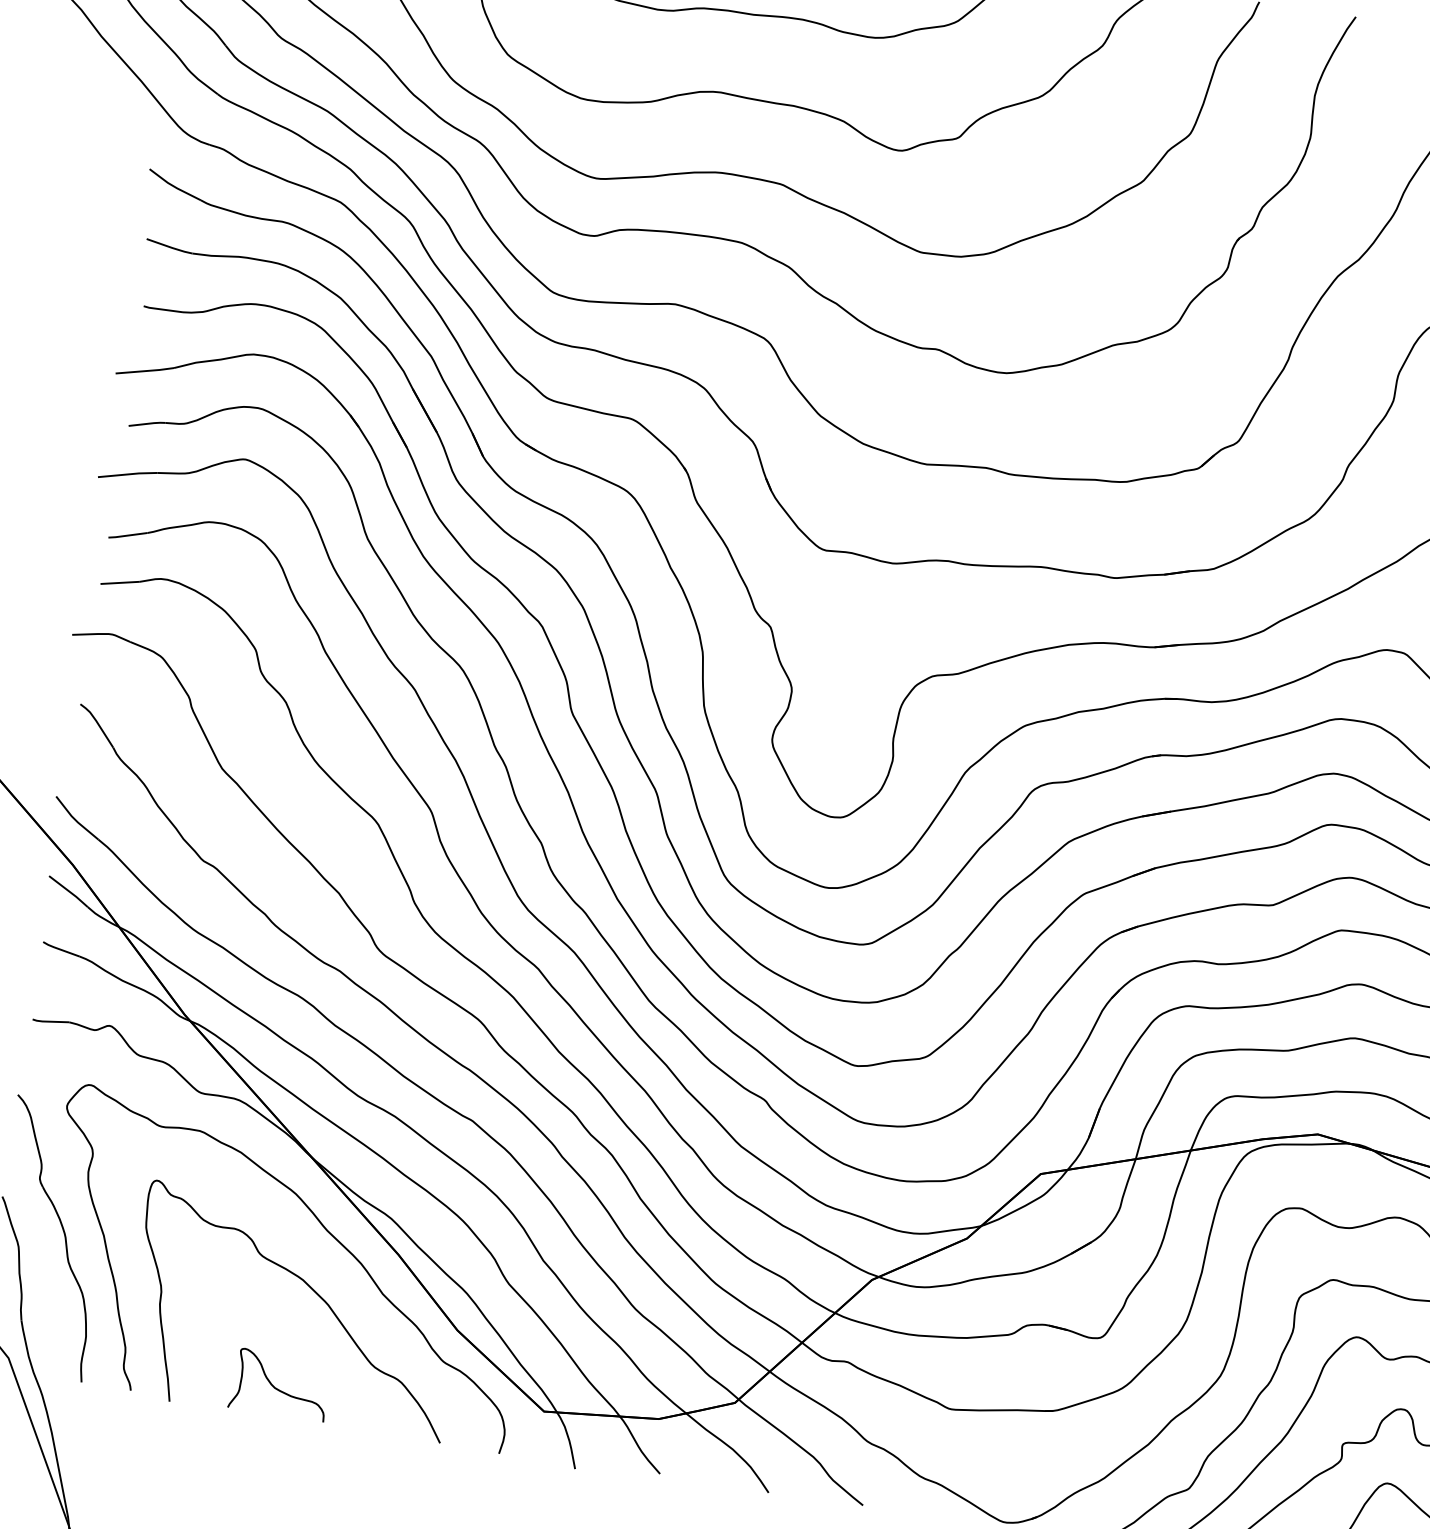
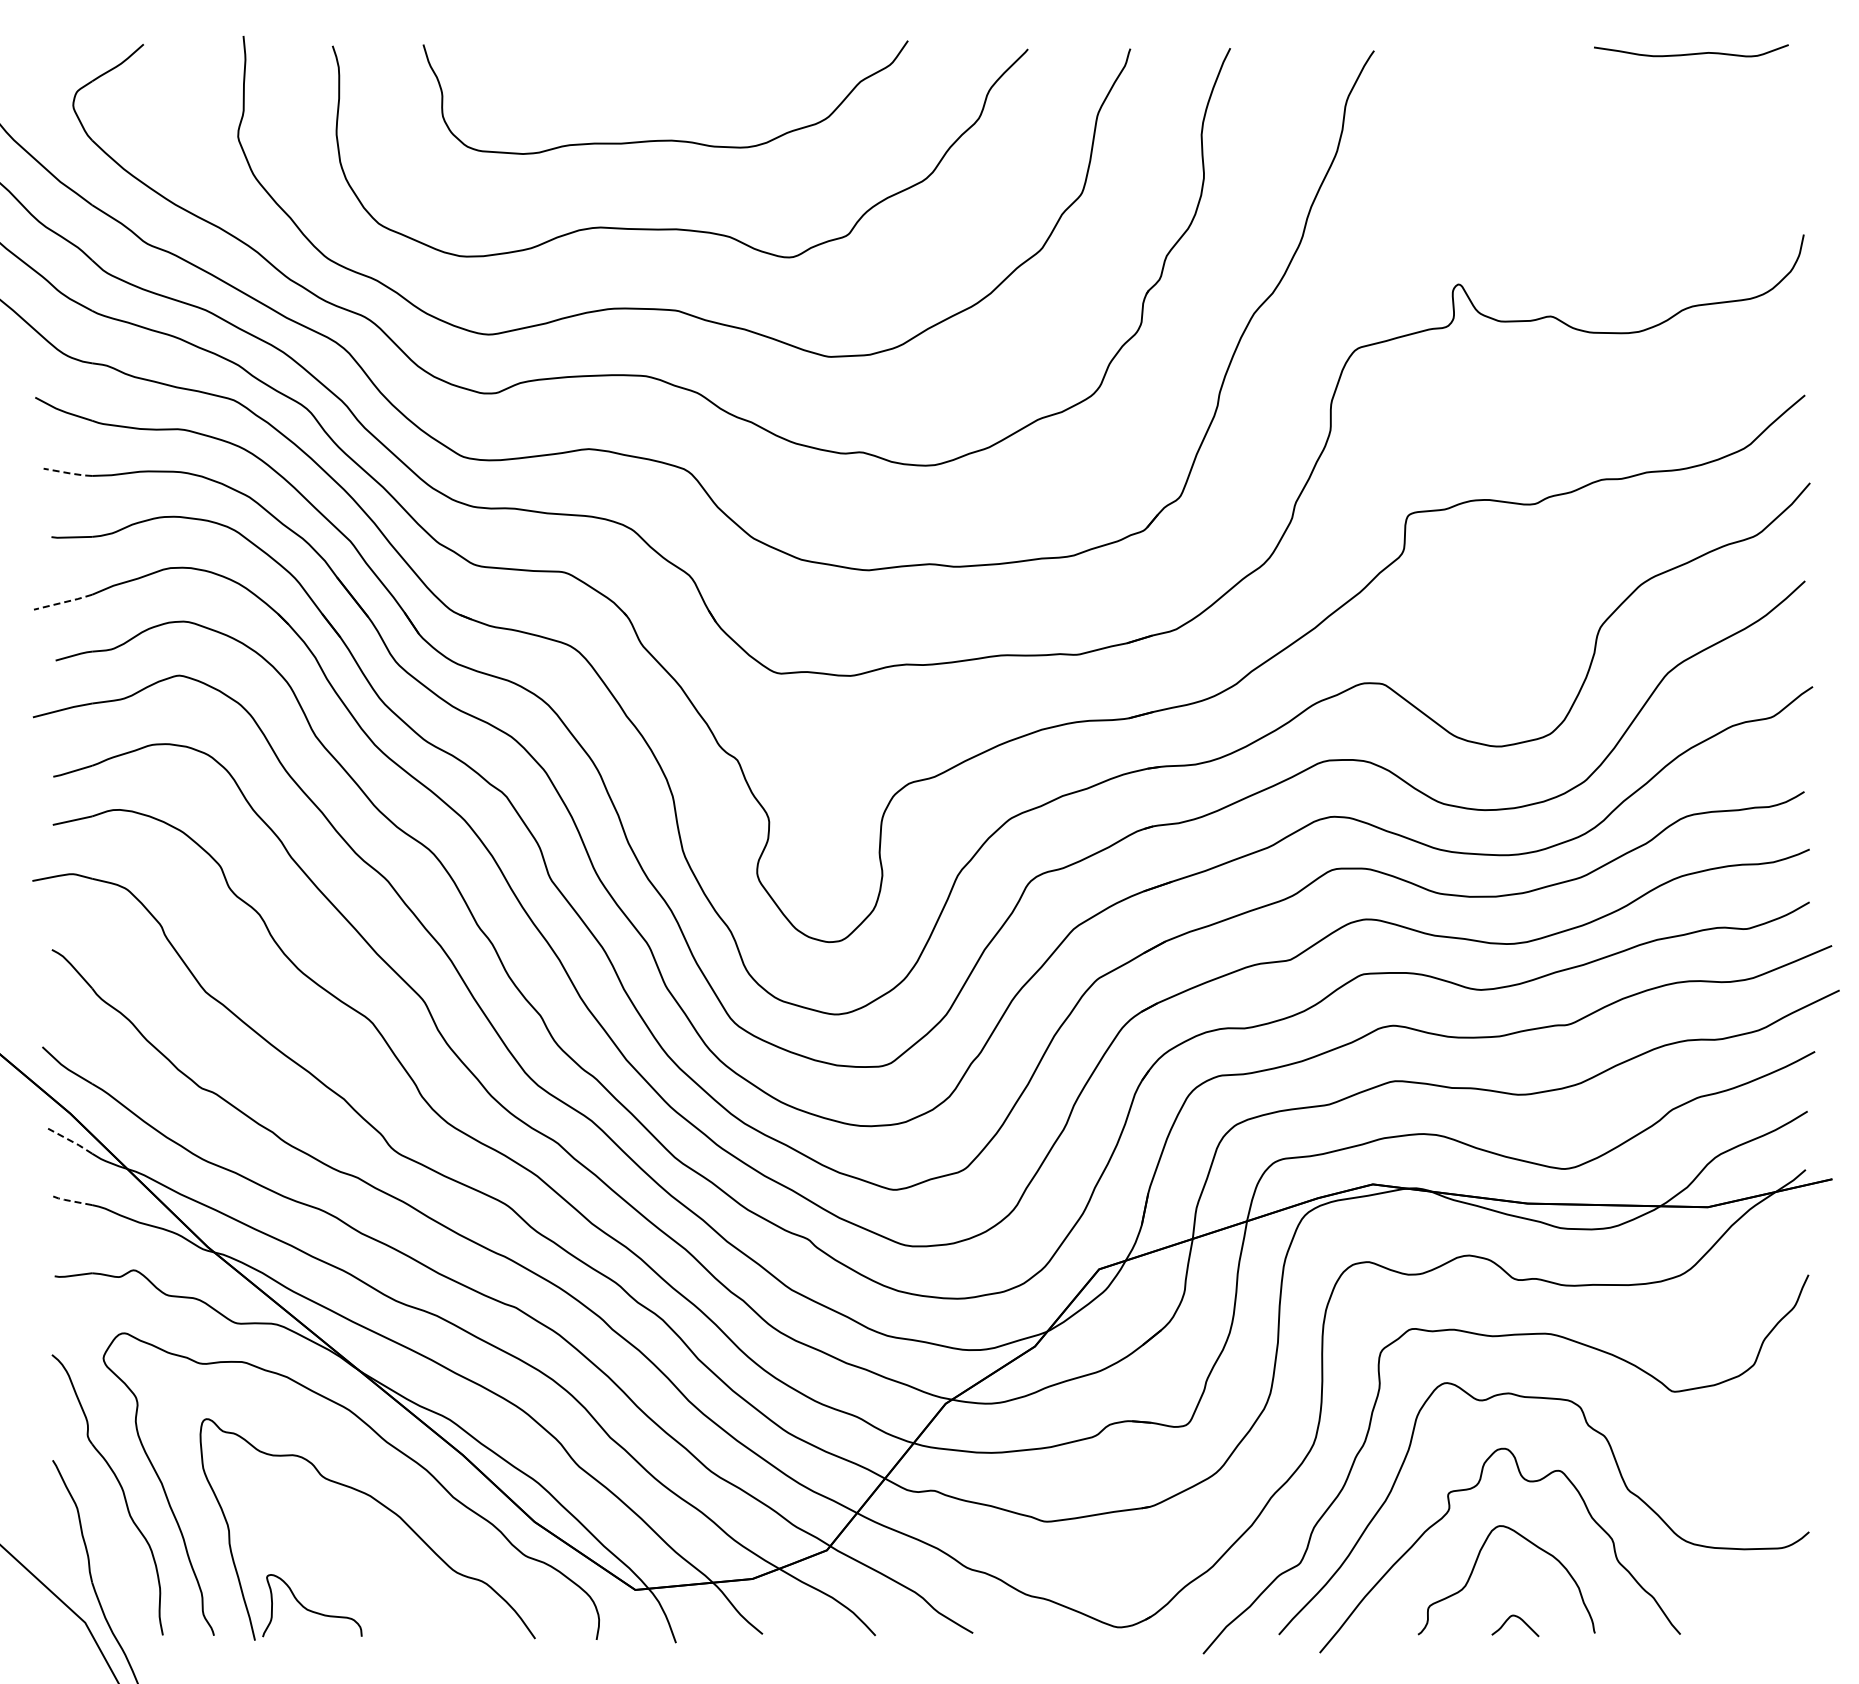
line: (170, 247) -> (69, 473), solid -> dashed
line: (145, 371) -> (63, 602), solid -> dashed
line: (68, 890) -> (70, 1140), solid -> dashed
line: (60, 949) -> (71, 1201), solid -> dashed
curve: (277, 1388) -> (309, 1609), moved

